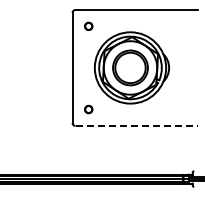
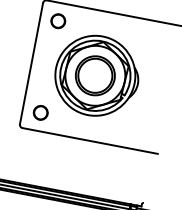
circle: (88, 26) -> (57, 21), size x1.67
circle: (88, 109) -> (40, 112), size x1.67
line: (137, 125) -> (90, 140), dashed -> solid

